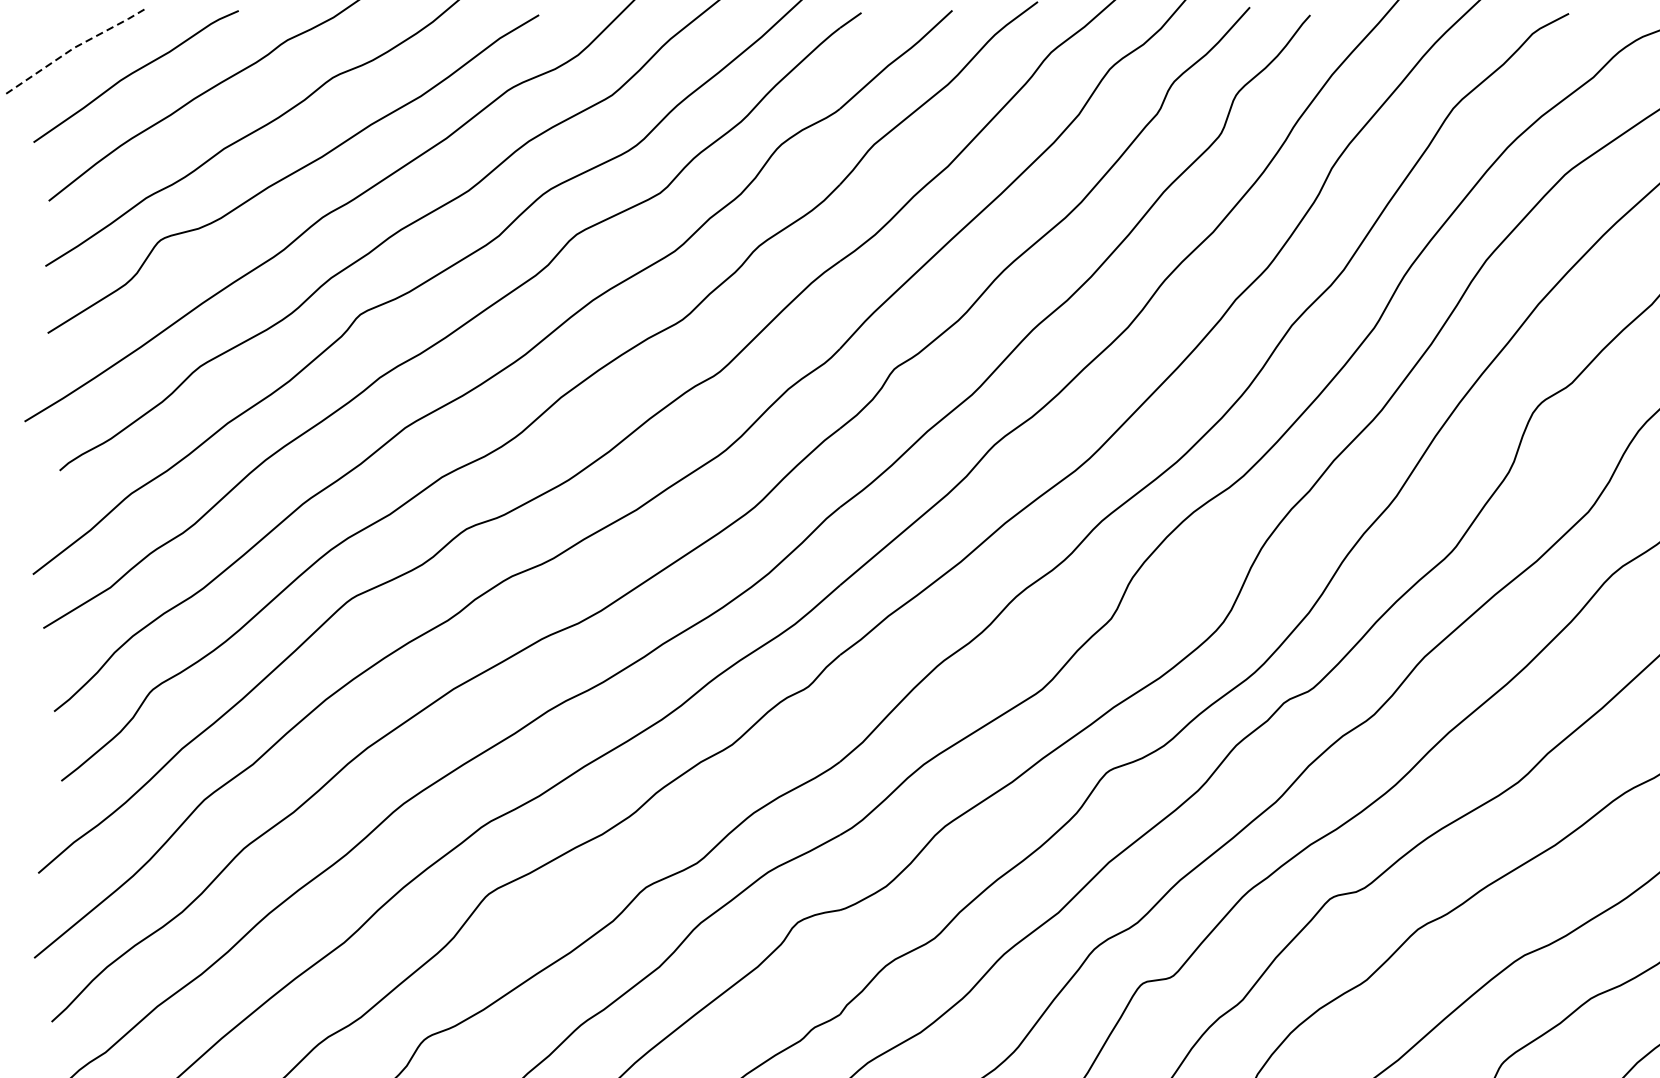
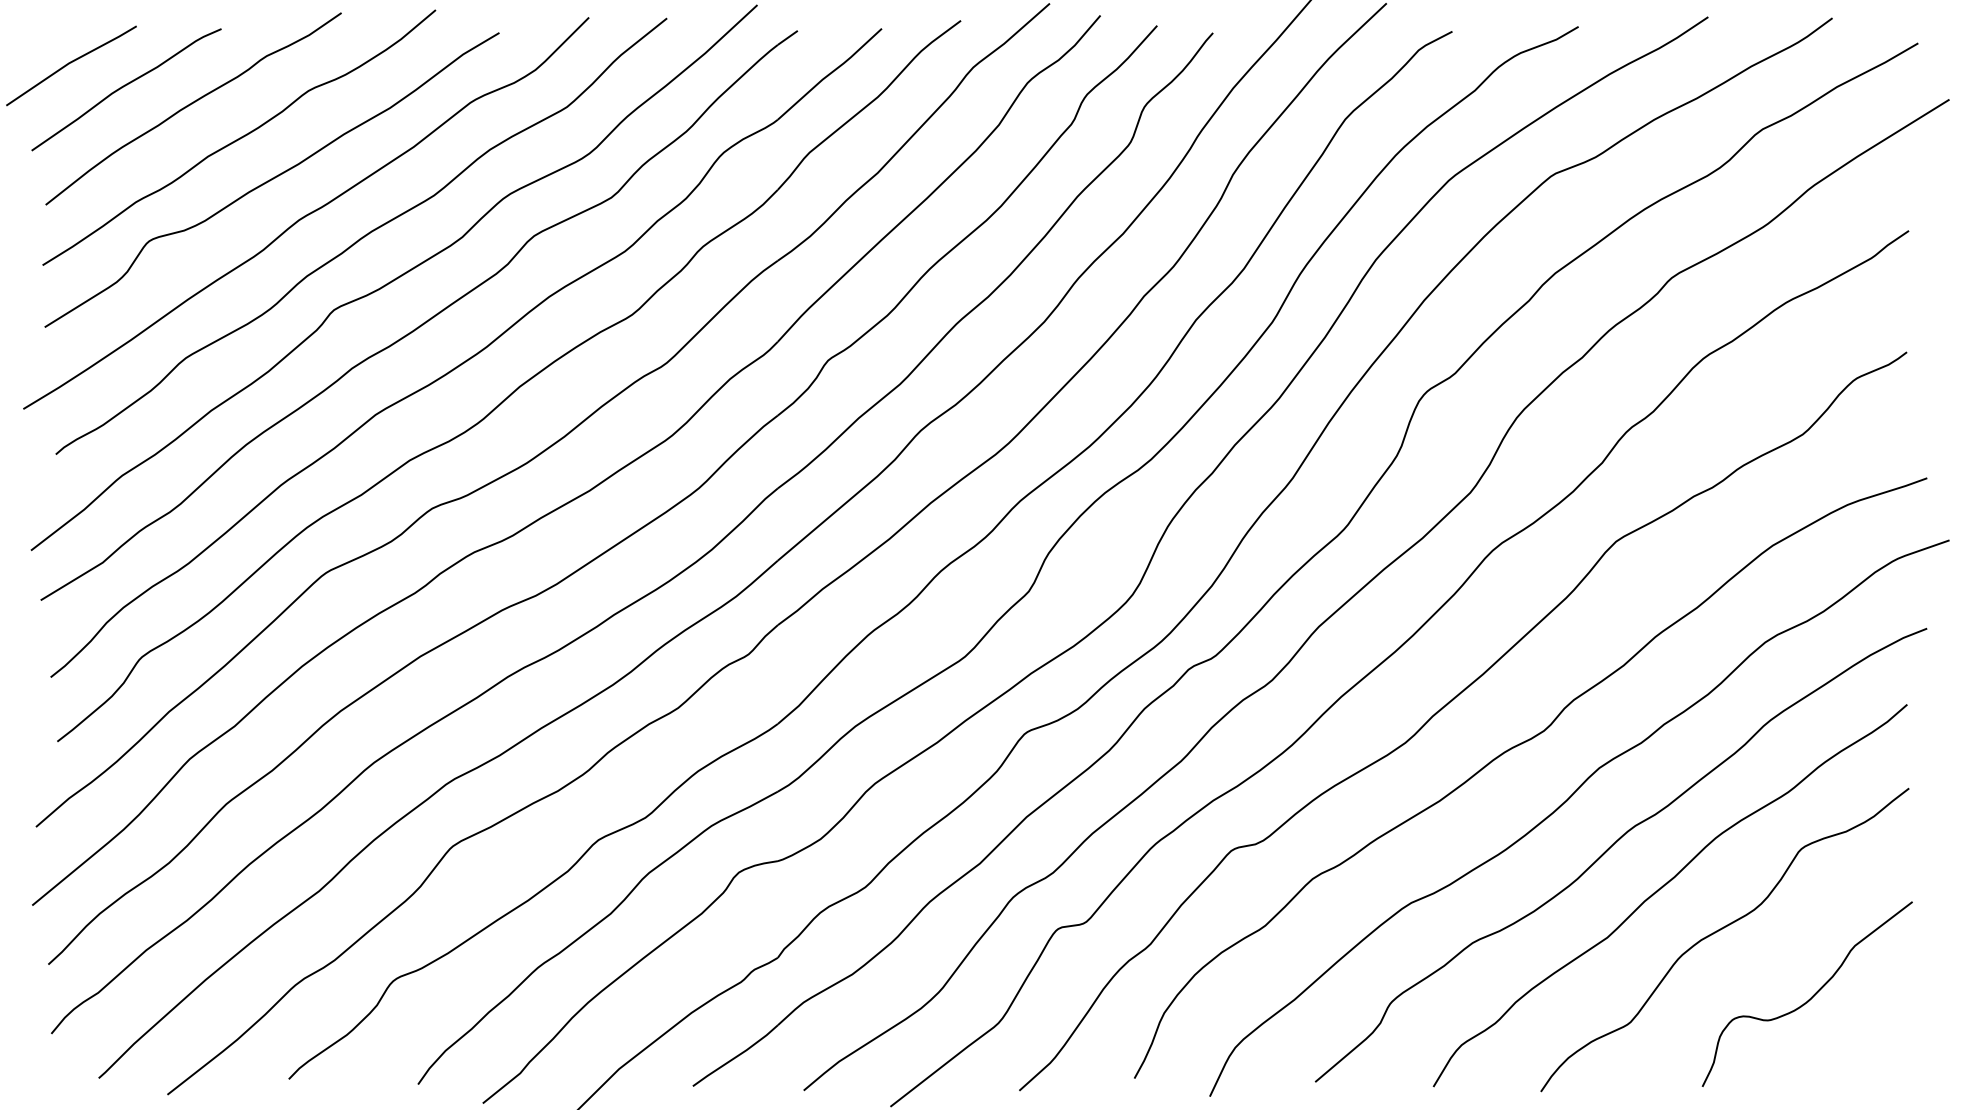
line: (75, 47) -> (70, 62), dashed -> solid

